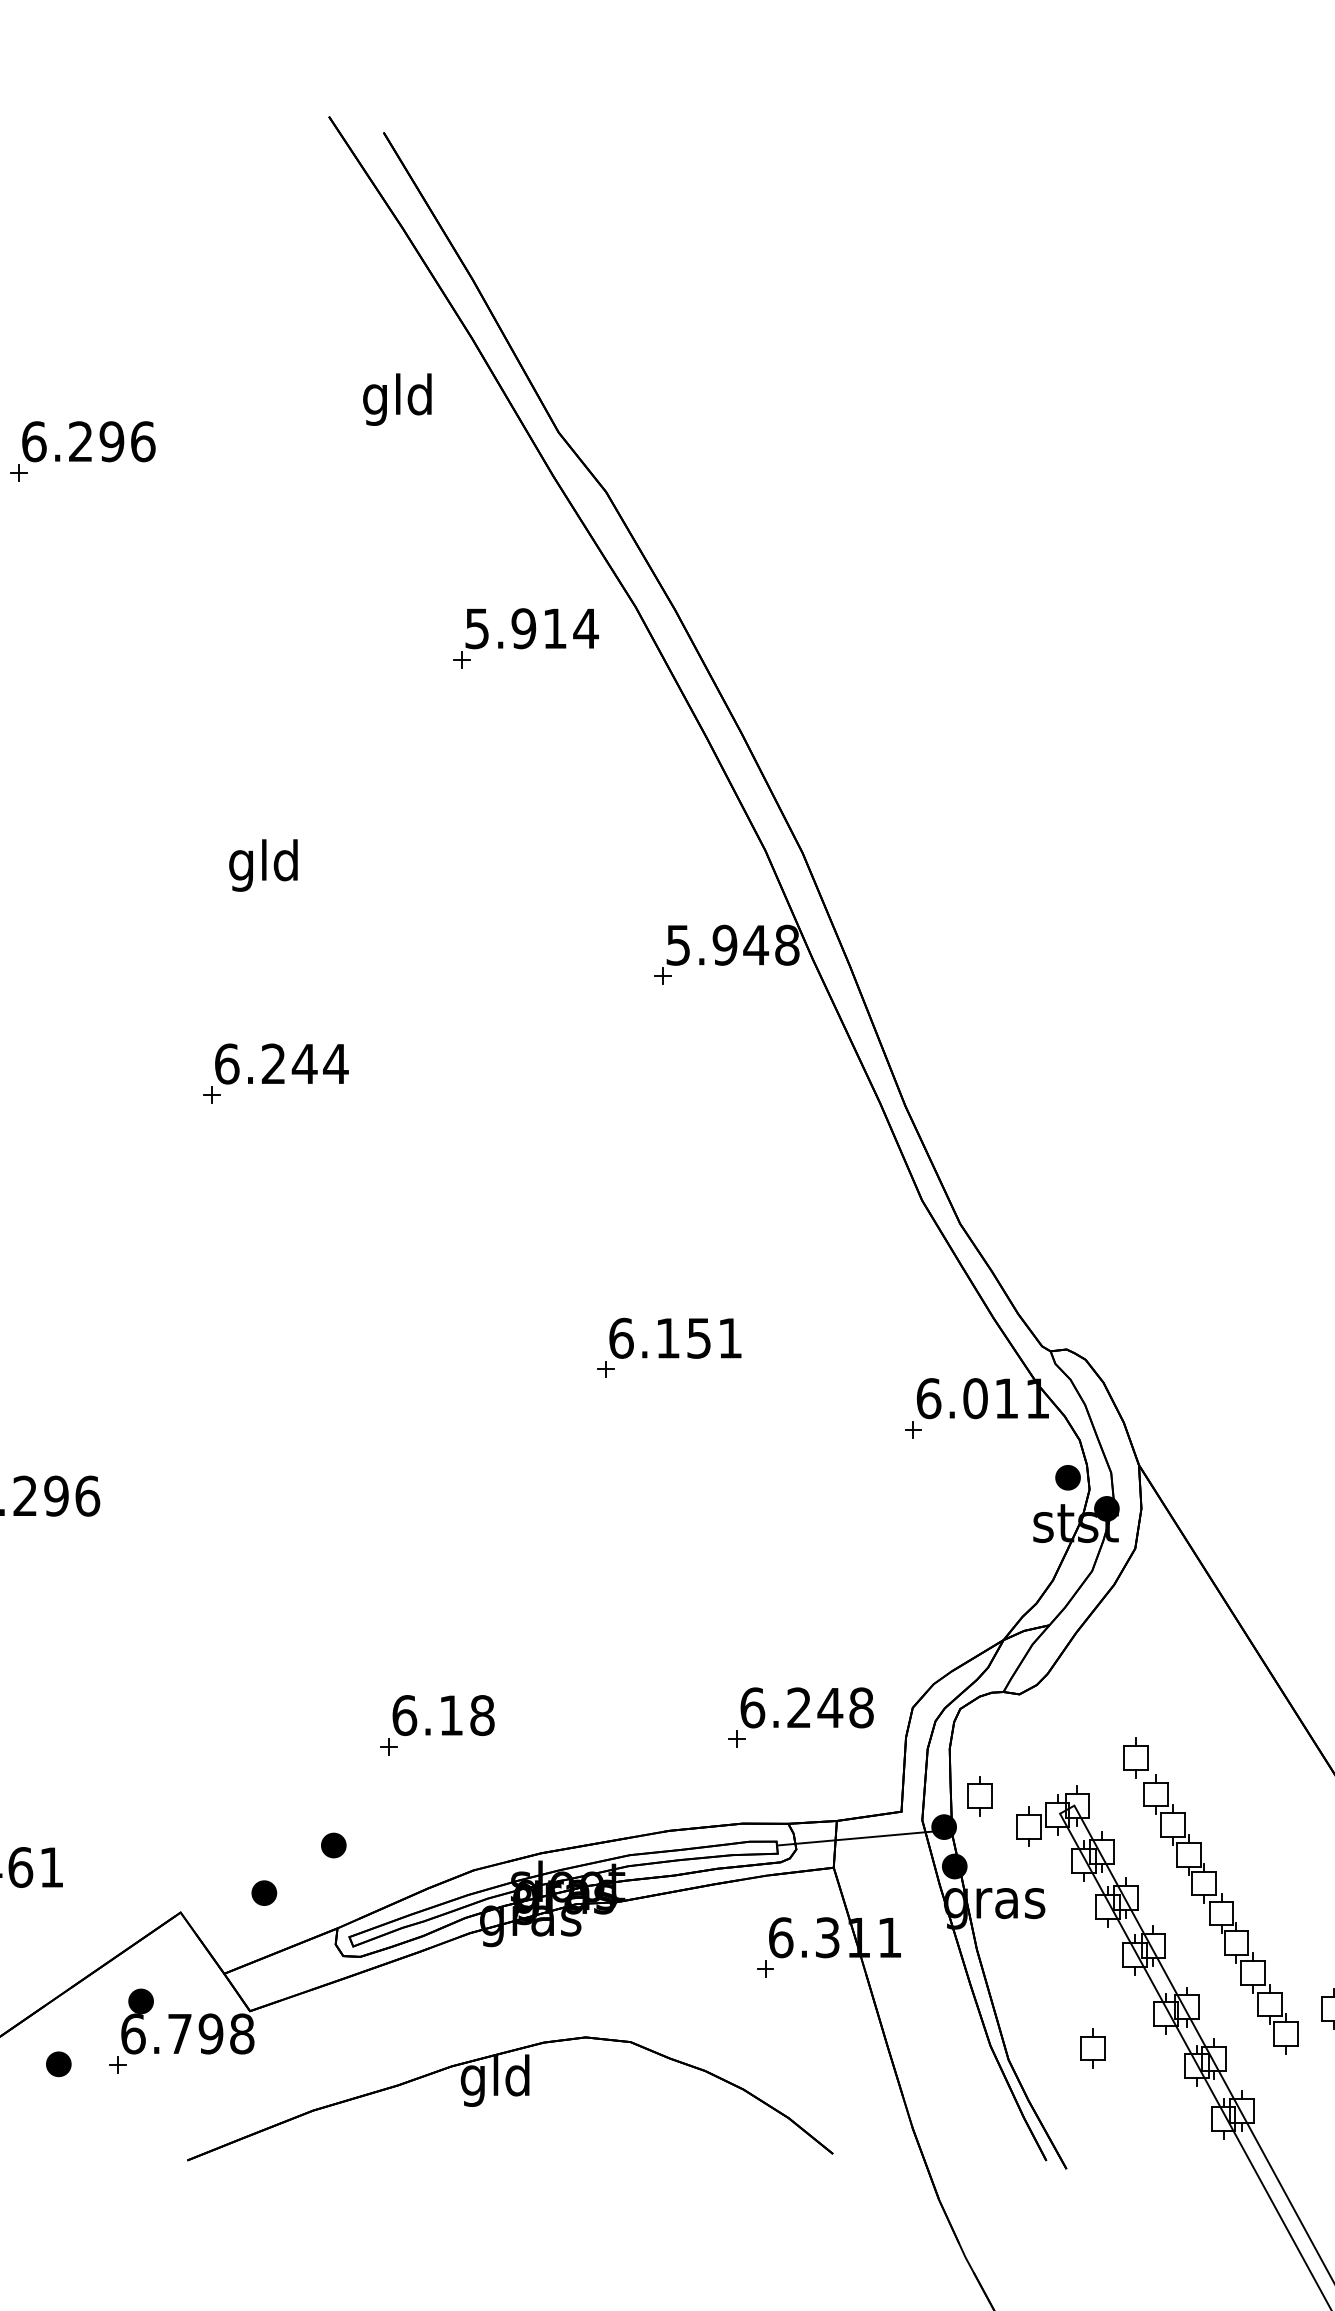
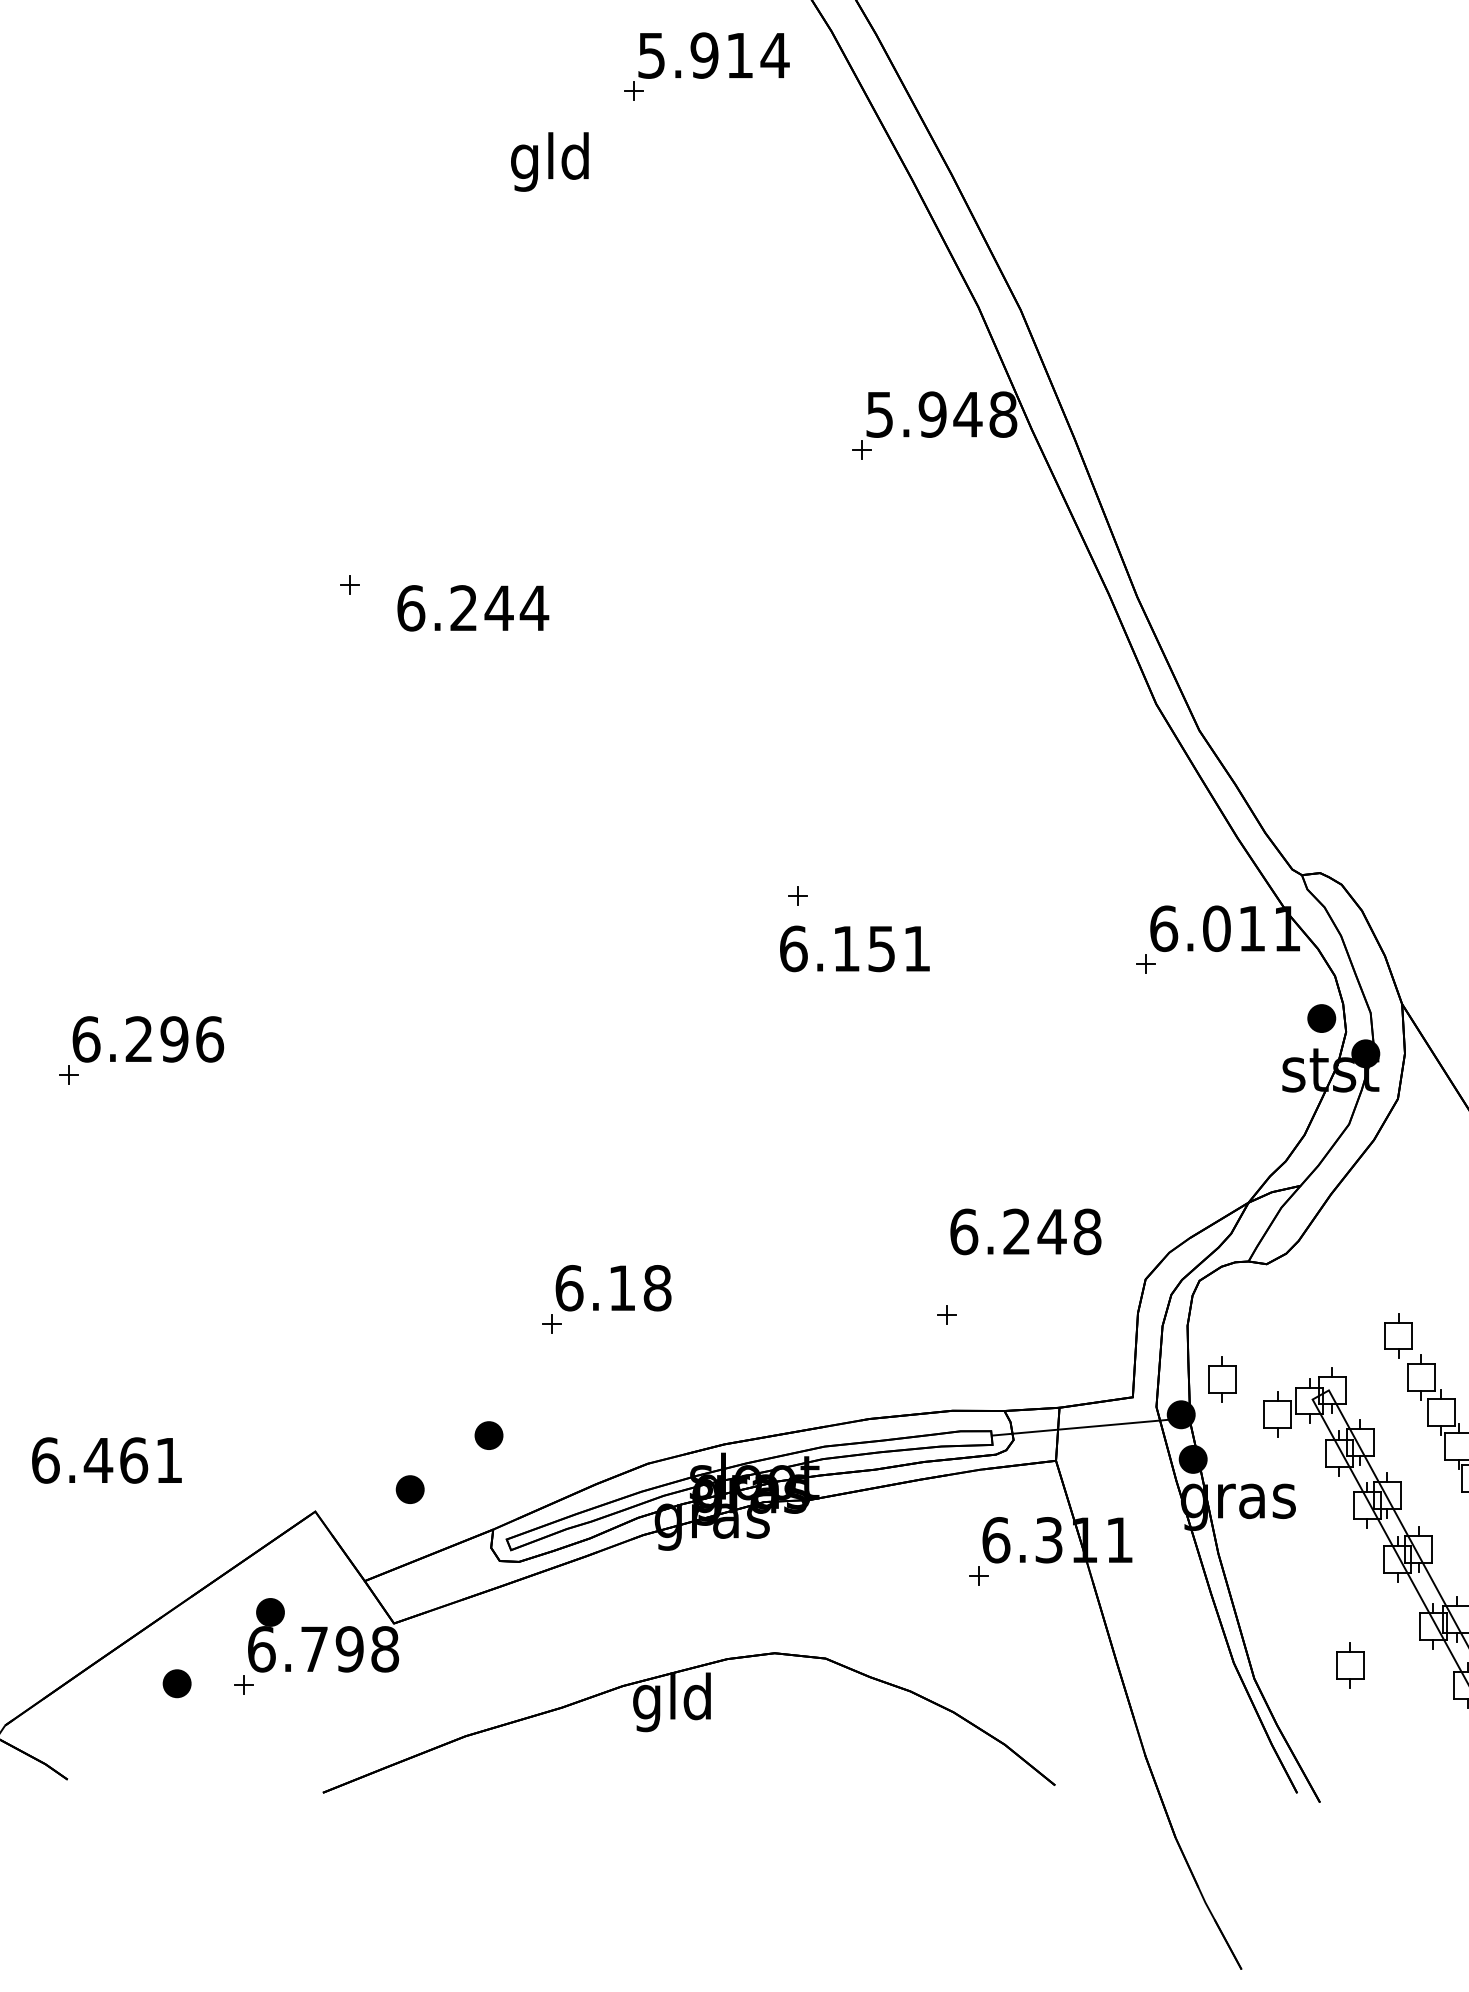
text: (263, 865) -> (549, 161), moved
text: (281, 1063) -> (472, 607), moved
text: (675, 1337) -> (854, 947), moved
text: (806, 1707) -> (1025, 1231), moved

